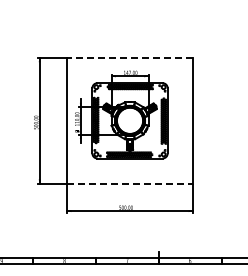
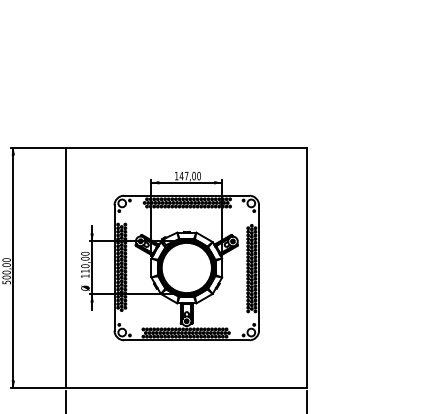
line: (130, 58) -> (187, 148), dashed -> solid
line: (130, 183) -> (187, 388), dashed -> solid

